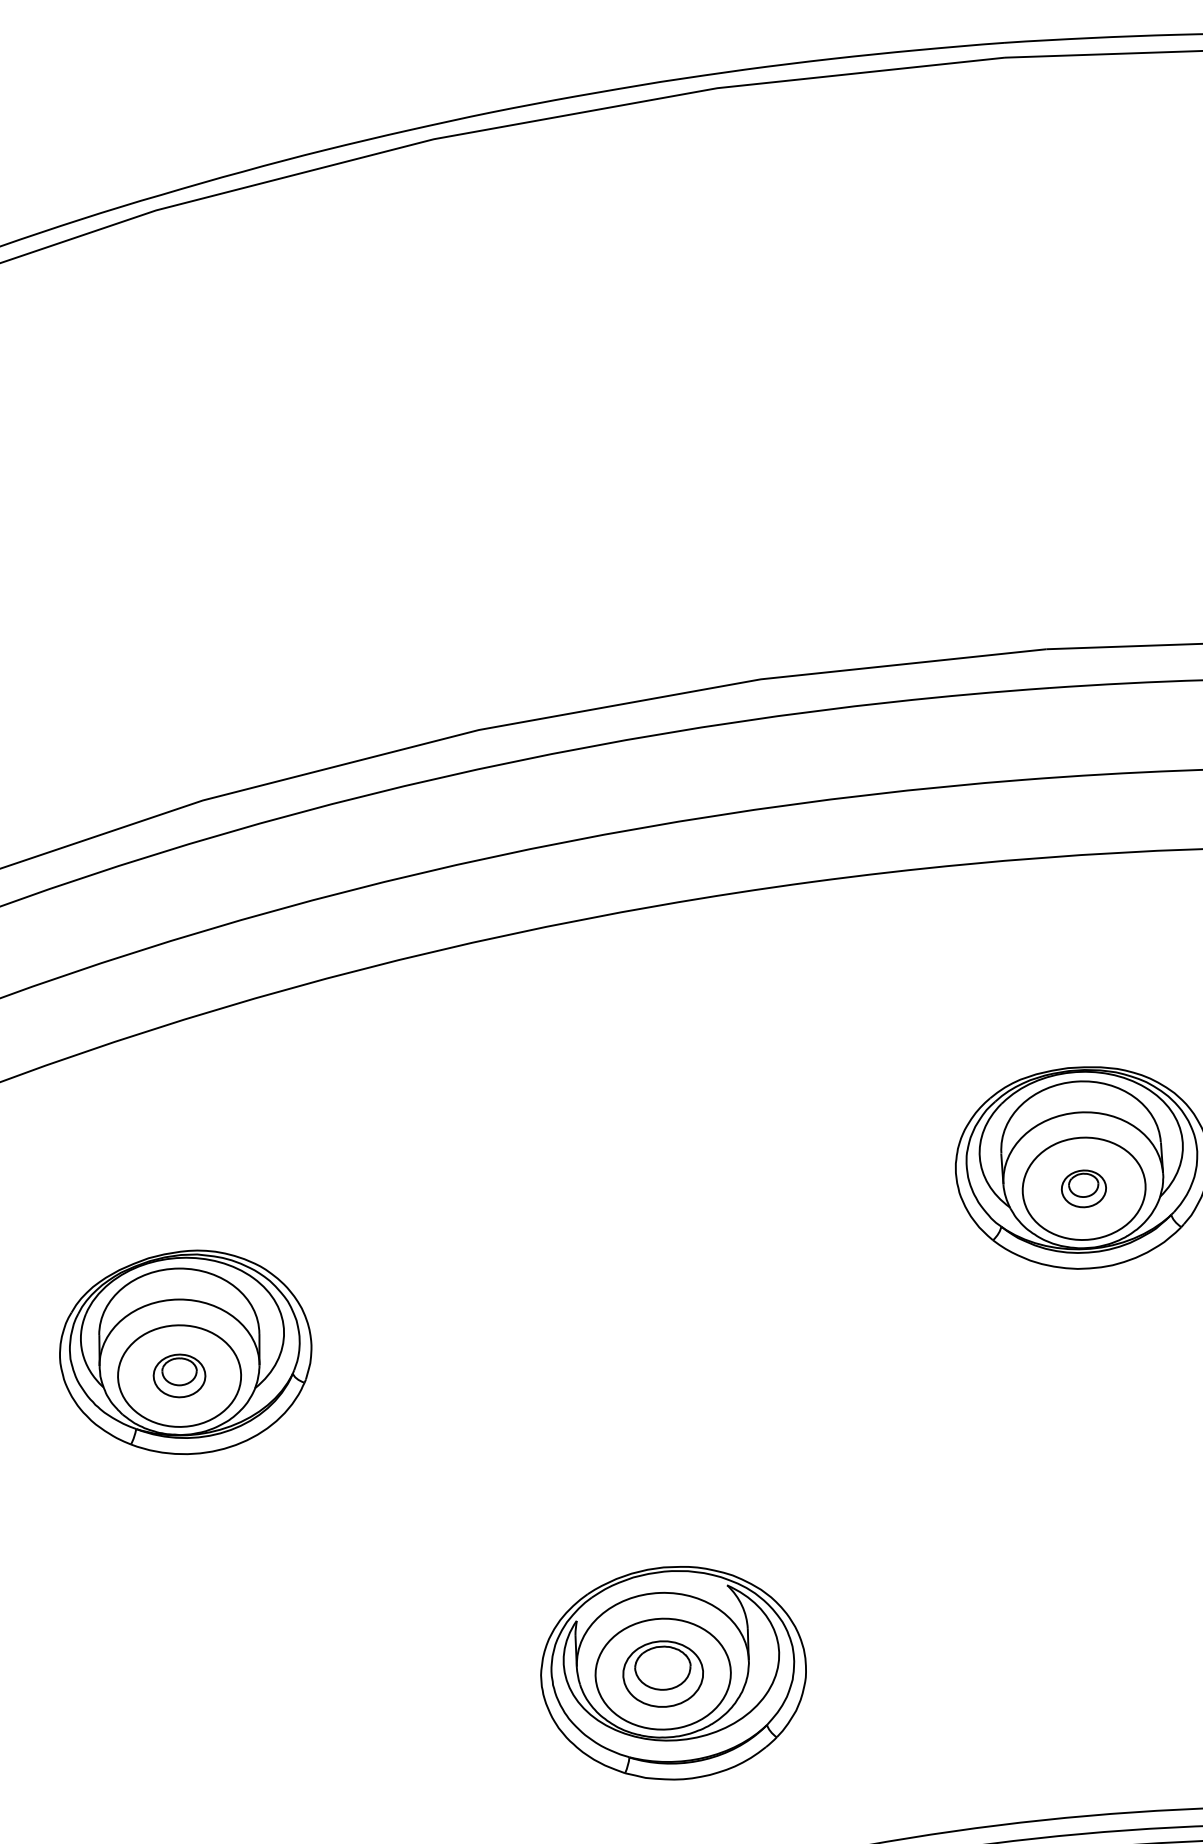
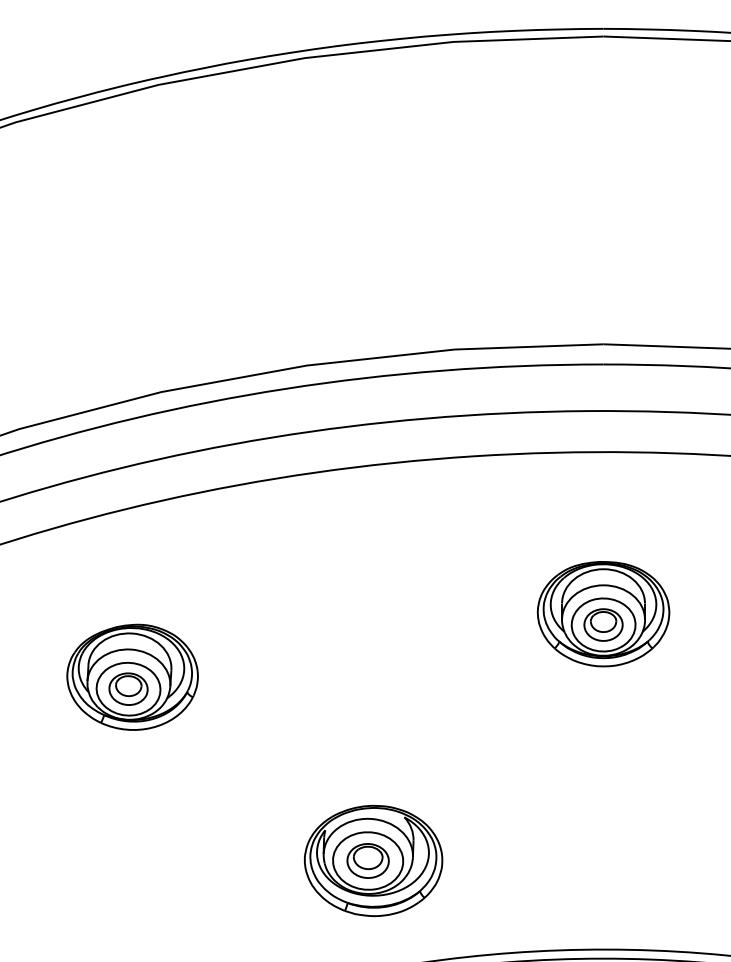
part: (1083, 1187) -> (603, 624), size x1.67
part: (179, 1374) -> (128, 688), size x1.43

